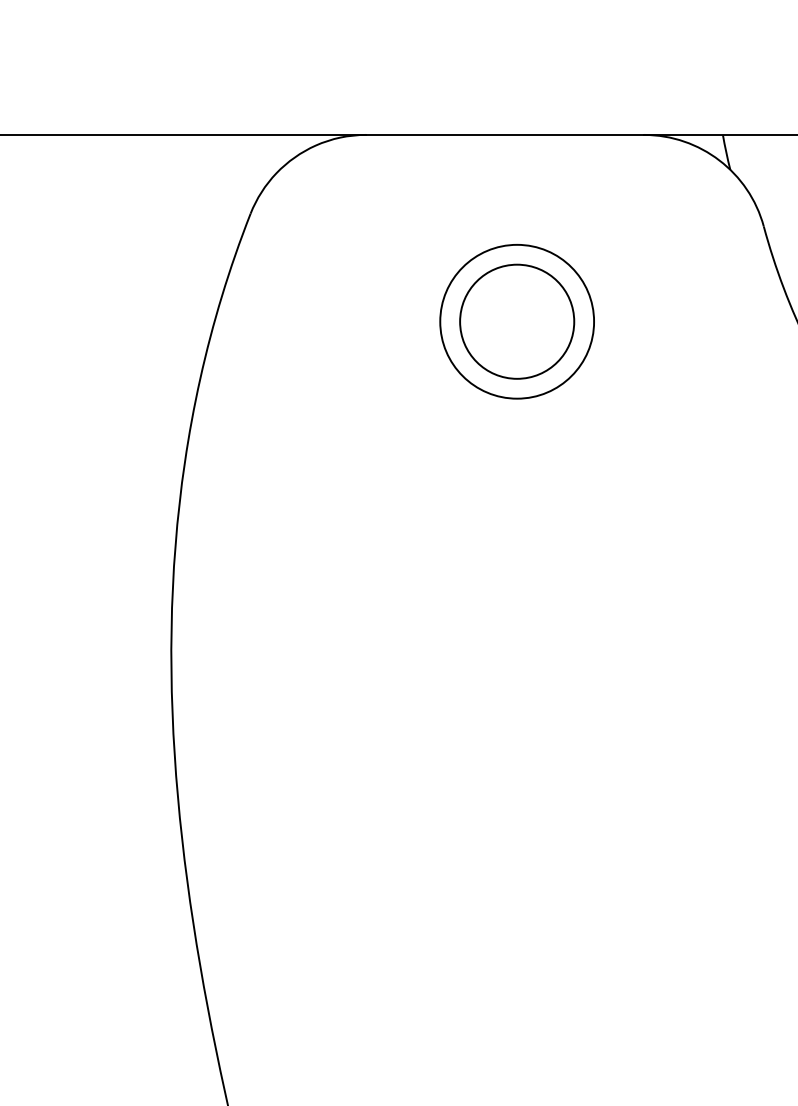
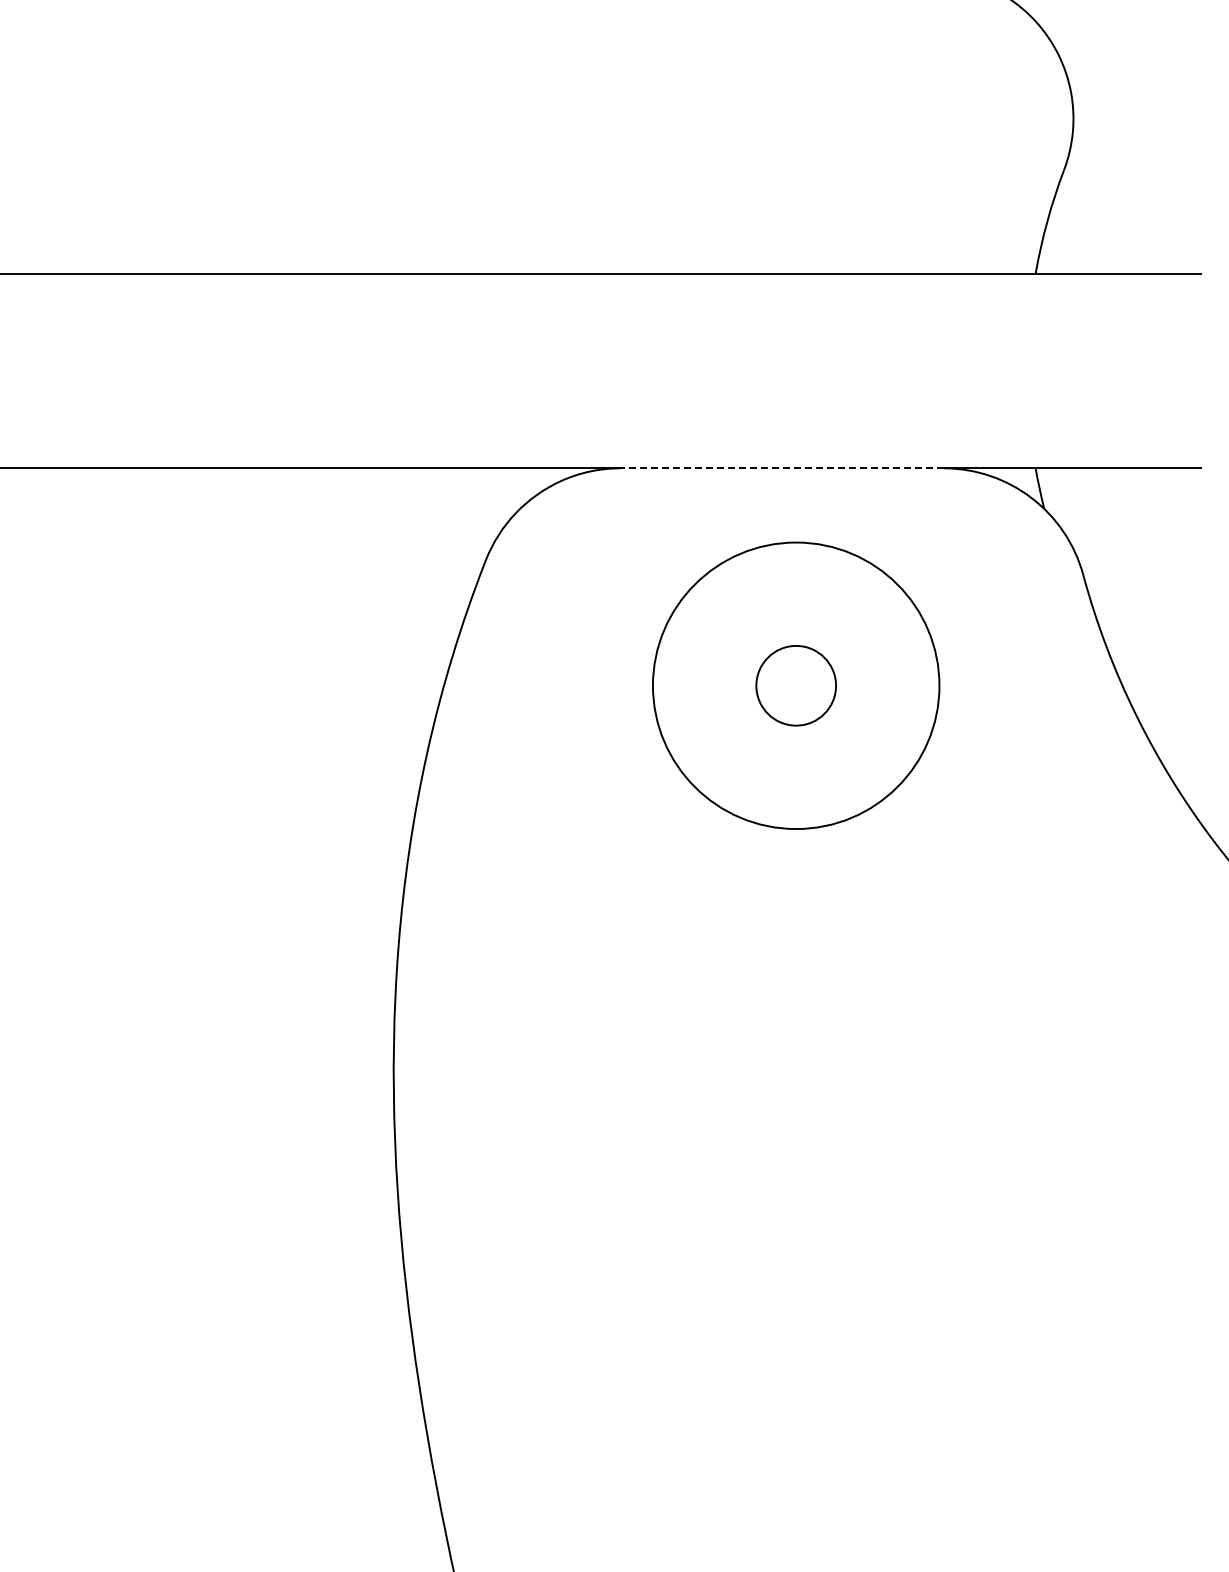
line: (505, 135) -> (782, 468), solid -> dashed
circle: (516, 321) -> (795, 685), size x0.6
circle: (516, 321) -> (795, 685), size x1.6

